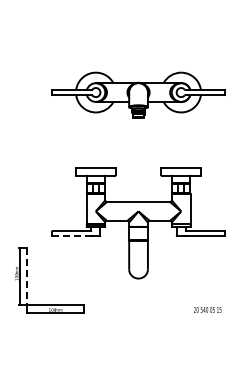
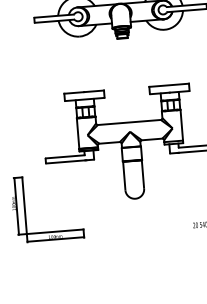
line: (71, 236) -> (65, 162), dashed -> solid
line: (27, 277) -> (24, 206), dashed -> solid

